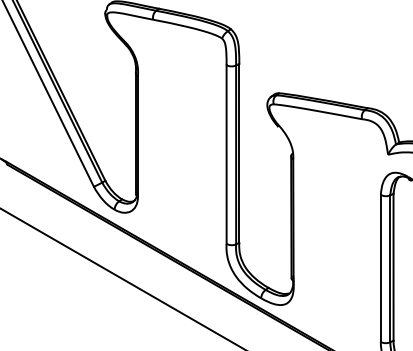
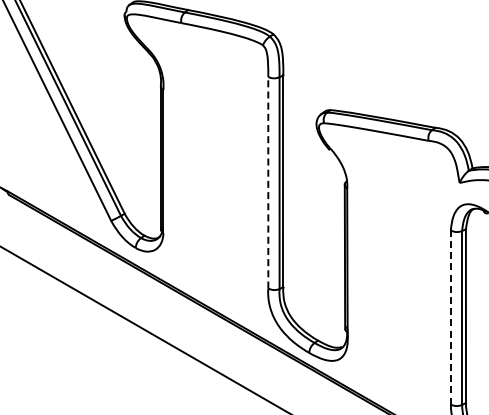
line: (226, 154) -> (268, 182), solid -> dashed
line: (380, 268) -> (450, 317), solid -> dashed

